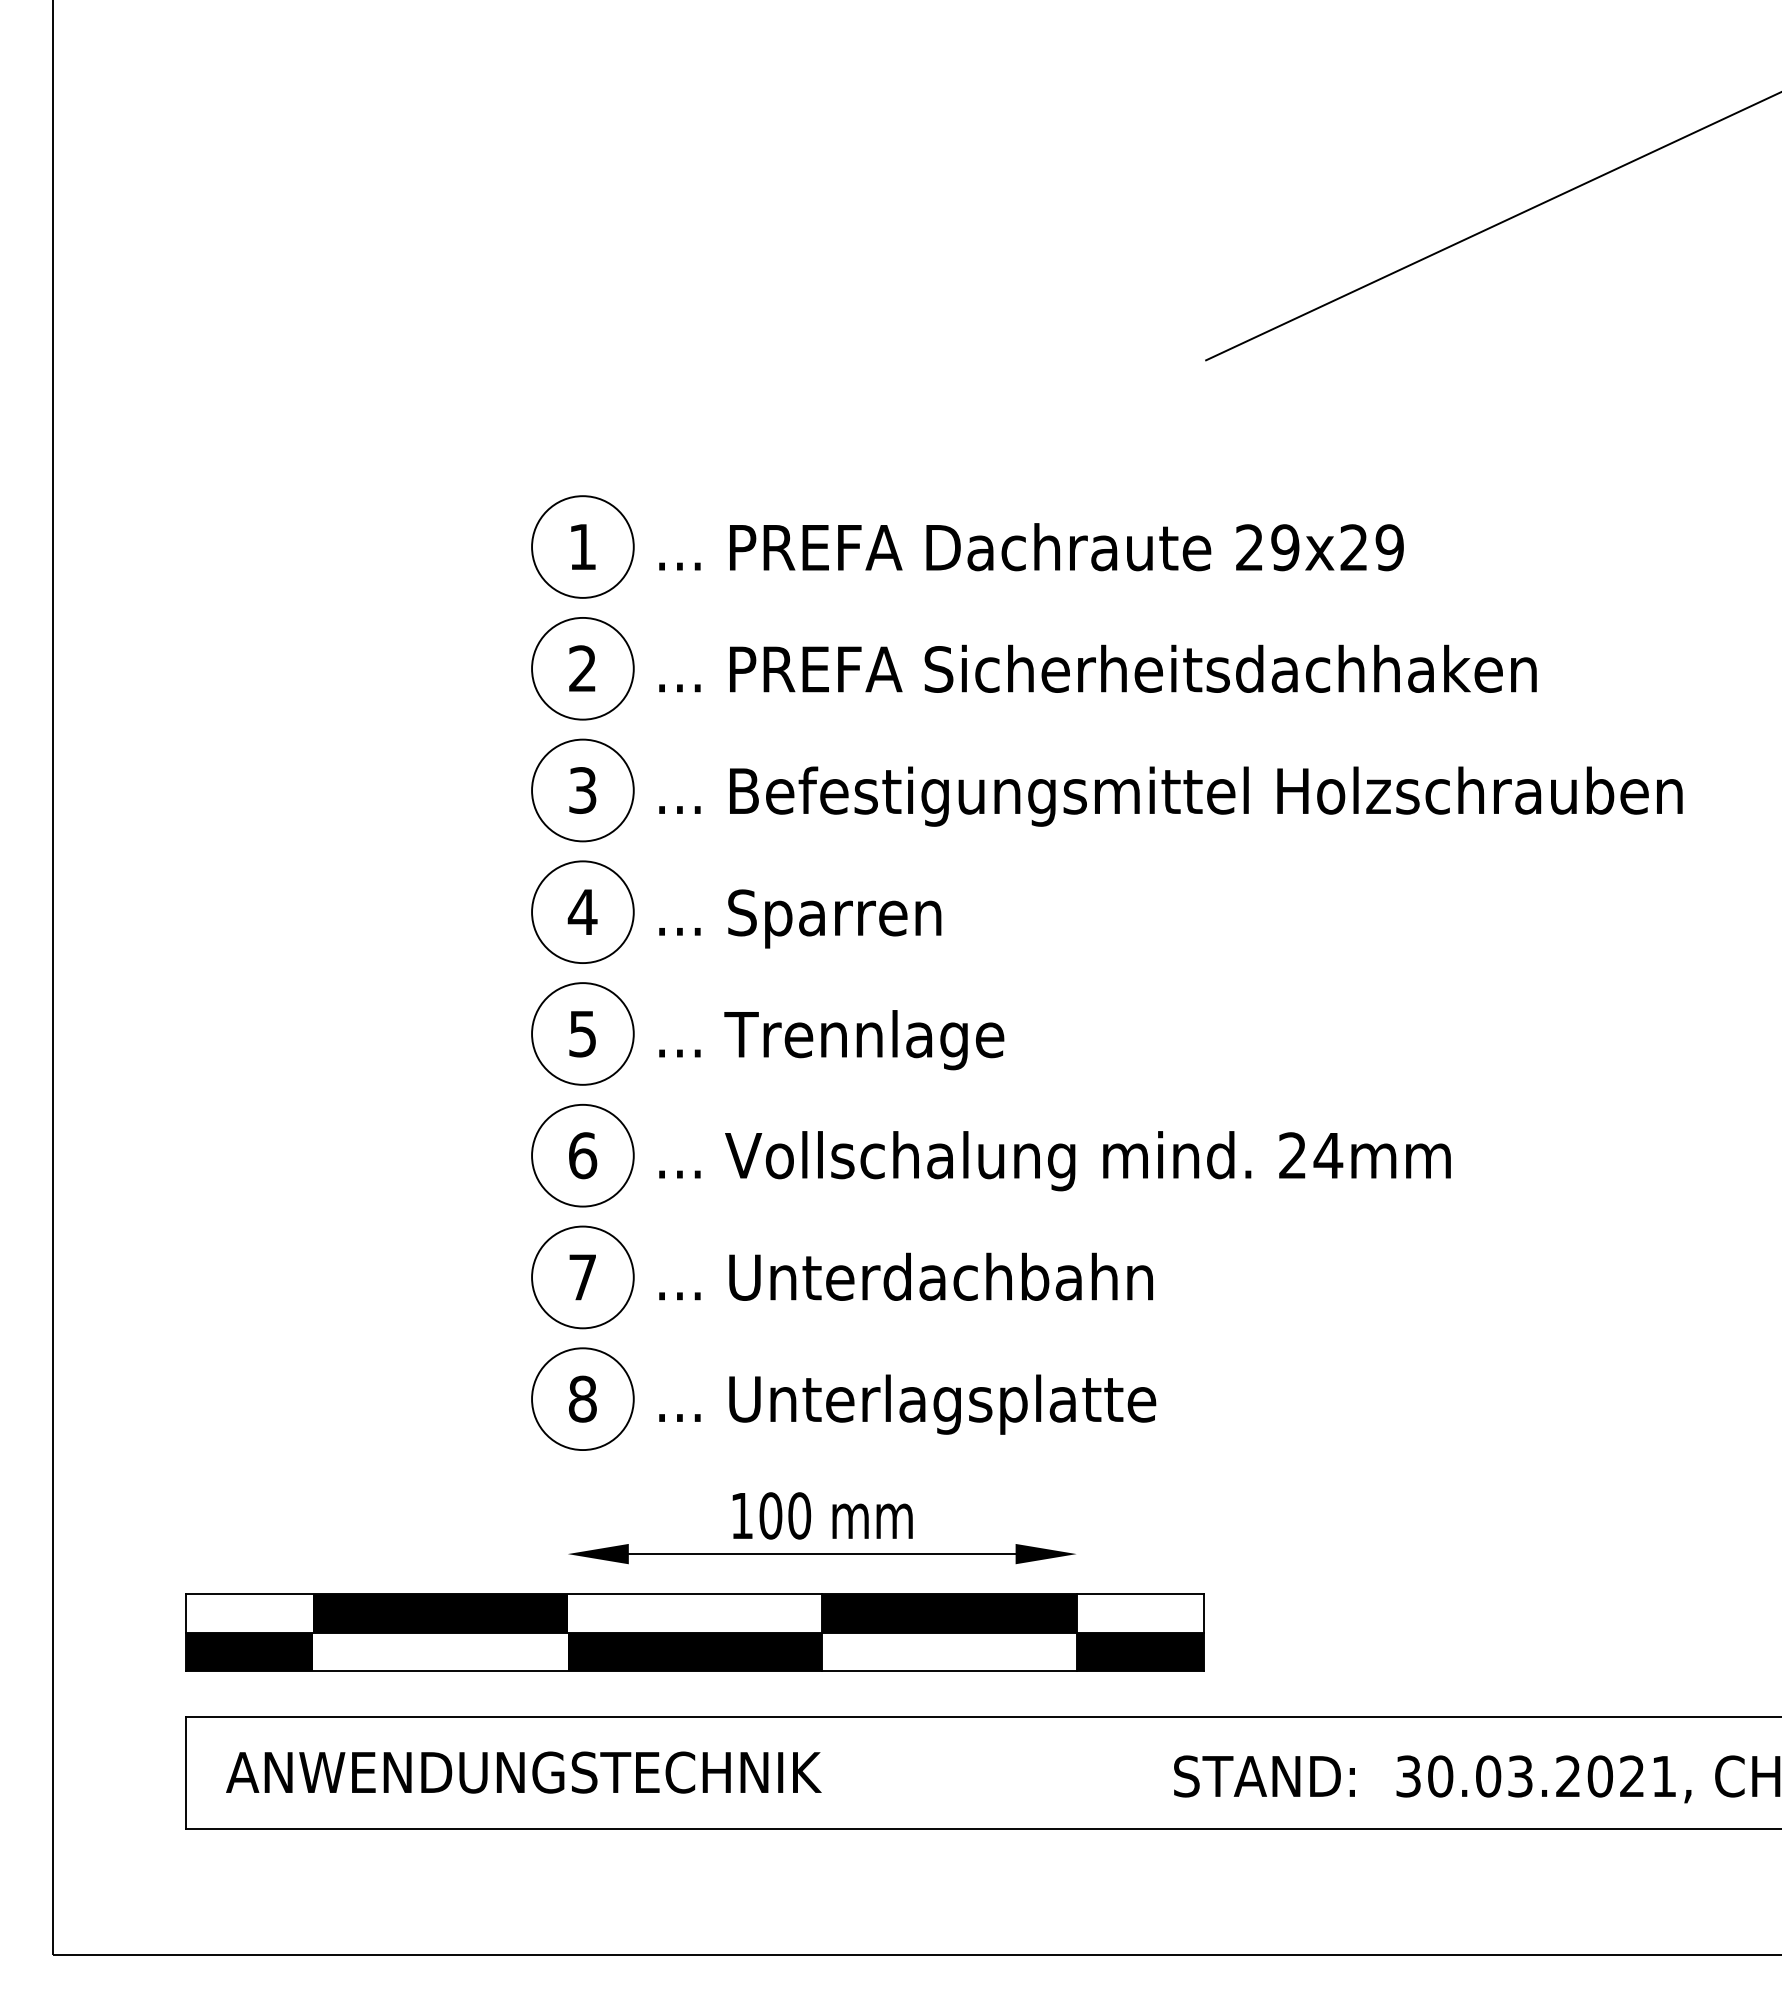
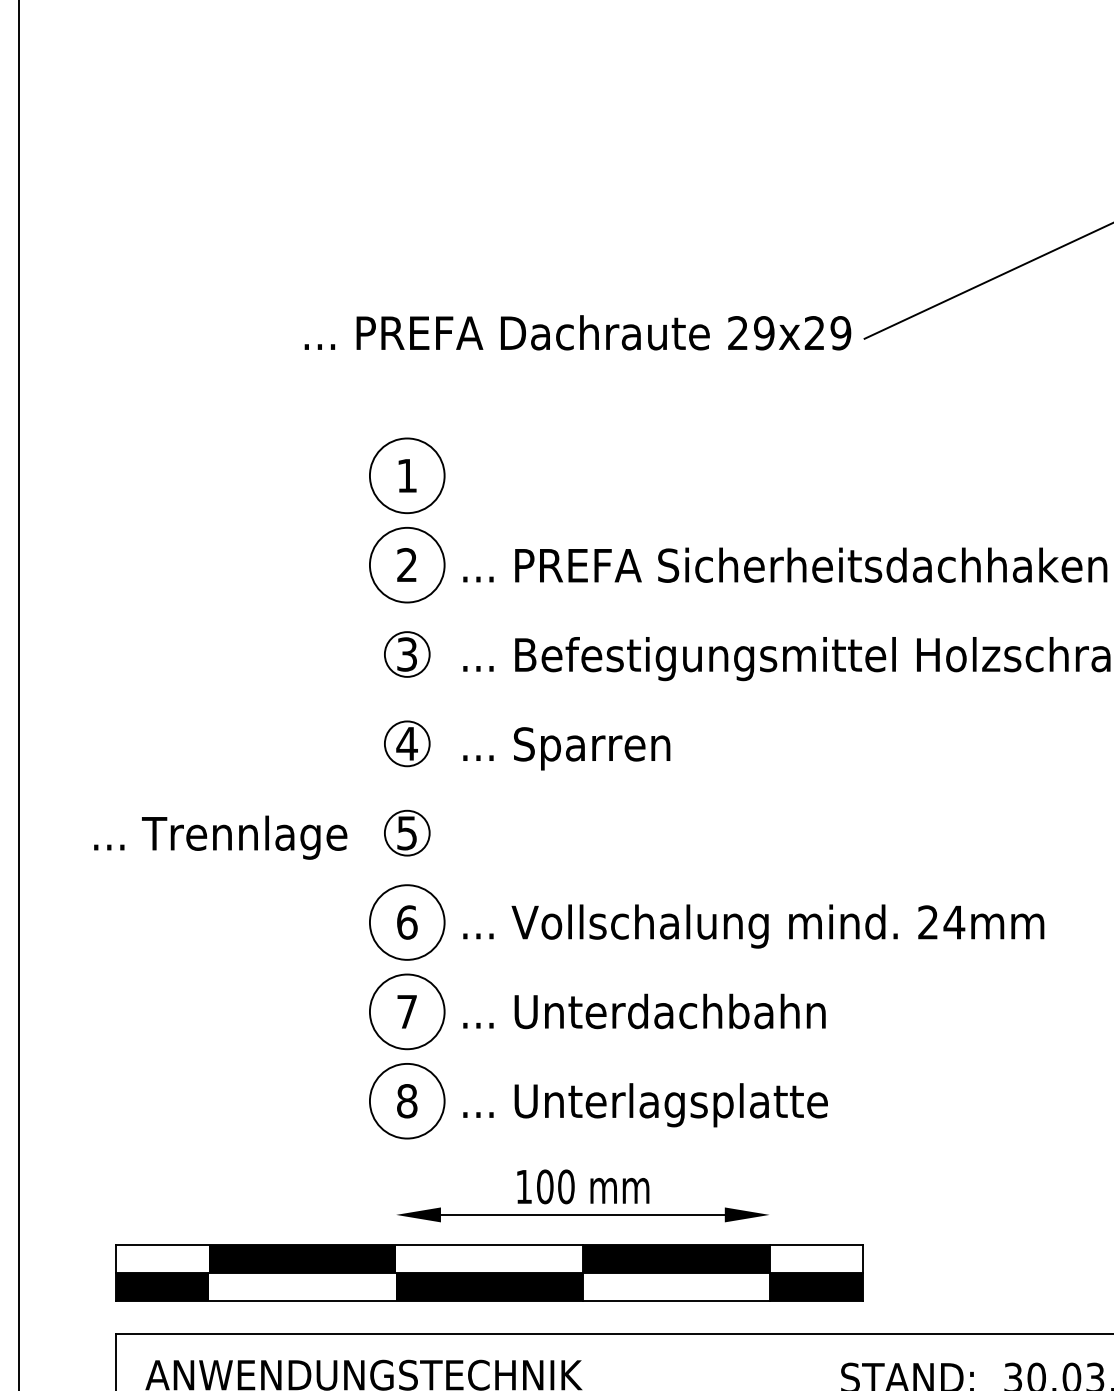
text: (1031, 547) -> (577, 333), moved
circle: (582, 790) -> (406, 654), size x0.6
circle: (582, 912) -> (406, 744), size x0.6
circle: (582, 1033) -> (406, 832), size x0.6
text: (831, 1040) -> (220, 837), moved

